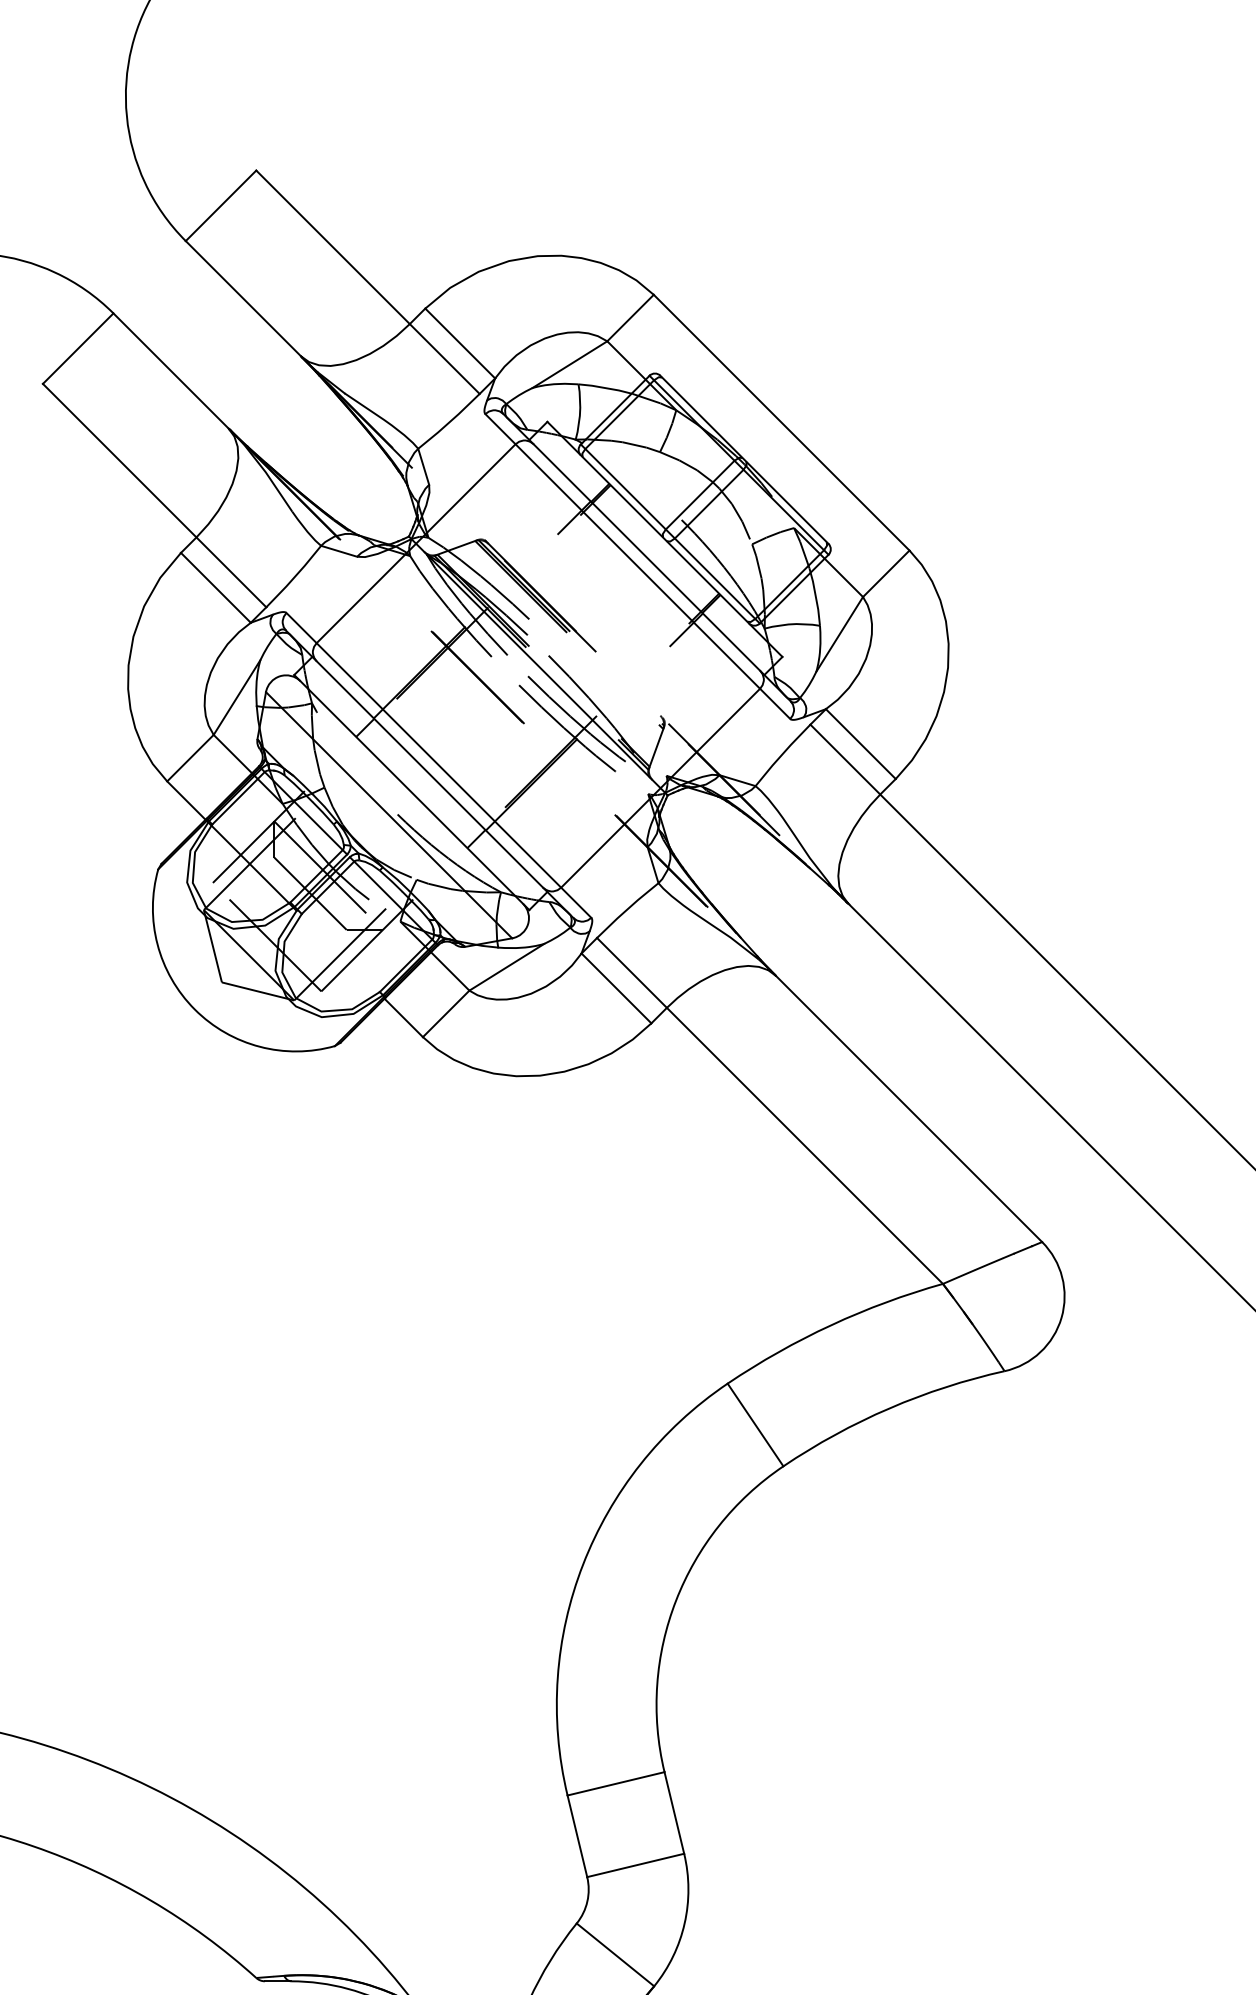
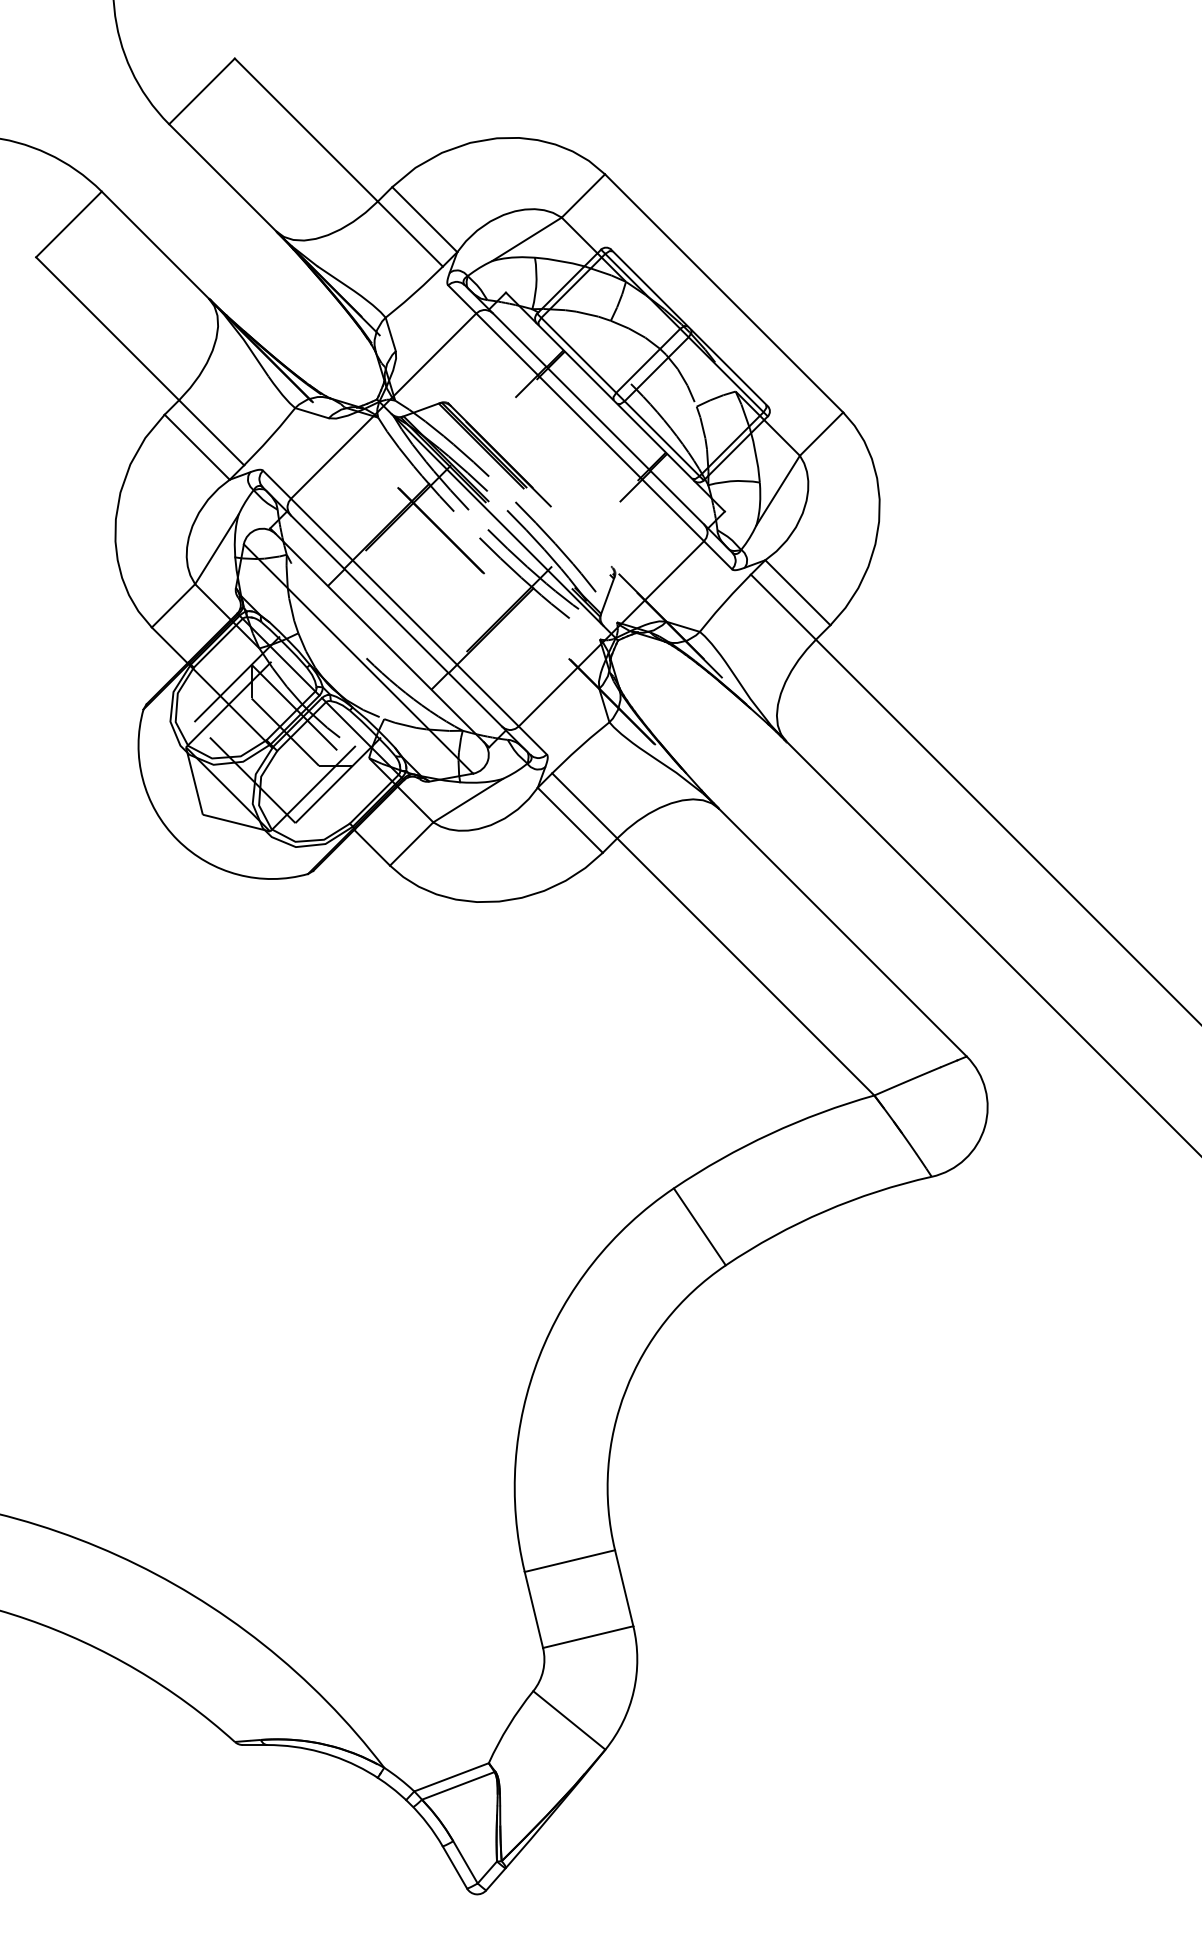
curve: (600, 693) -> (555, 545), added

